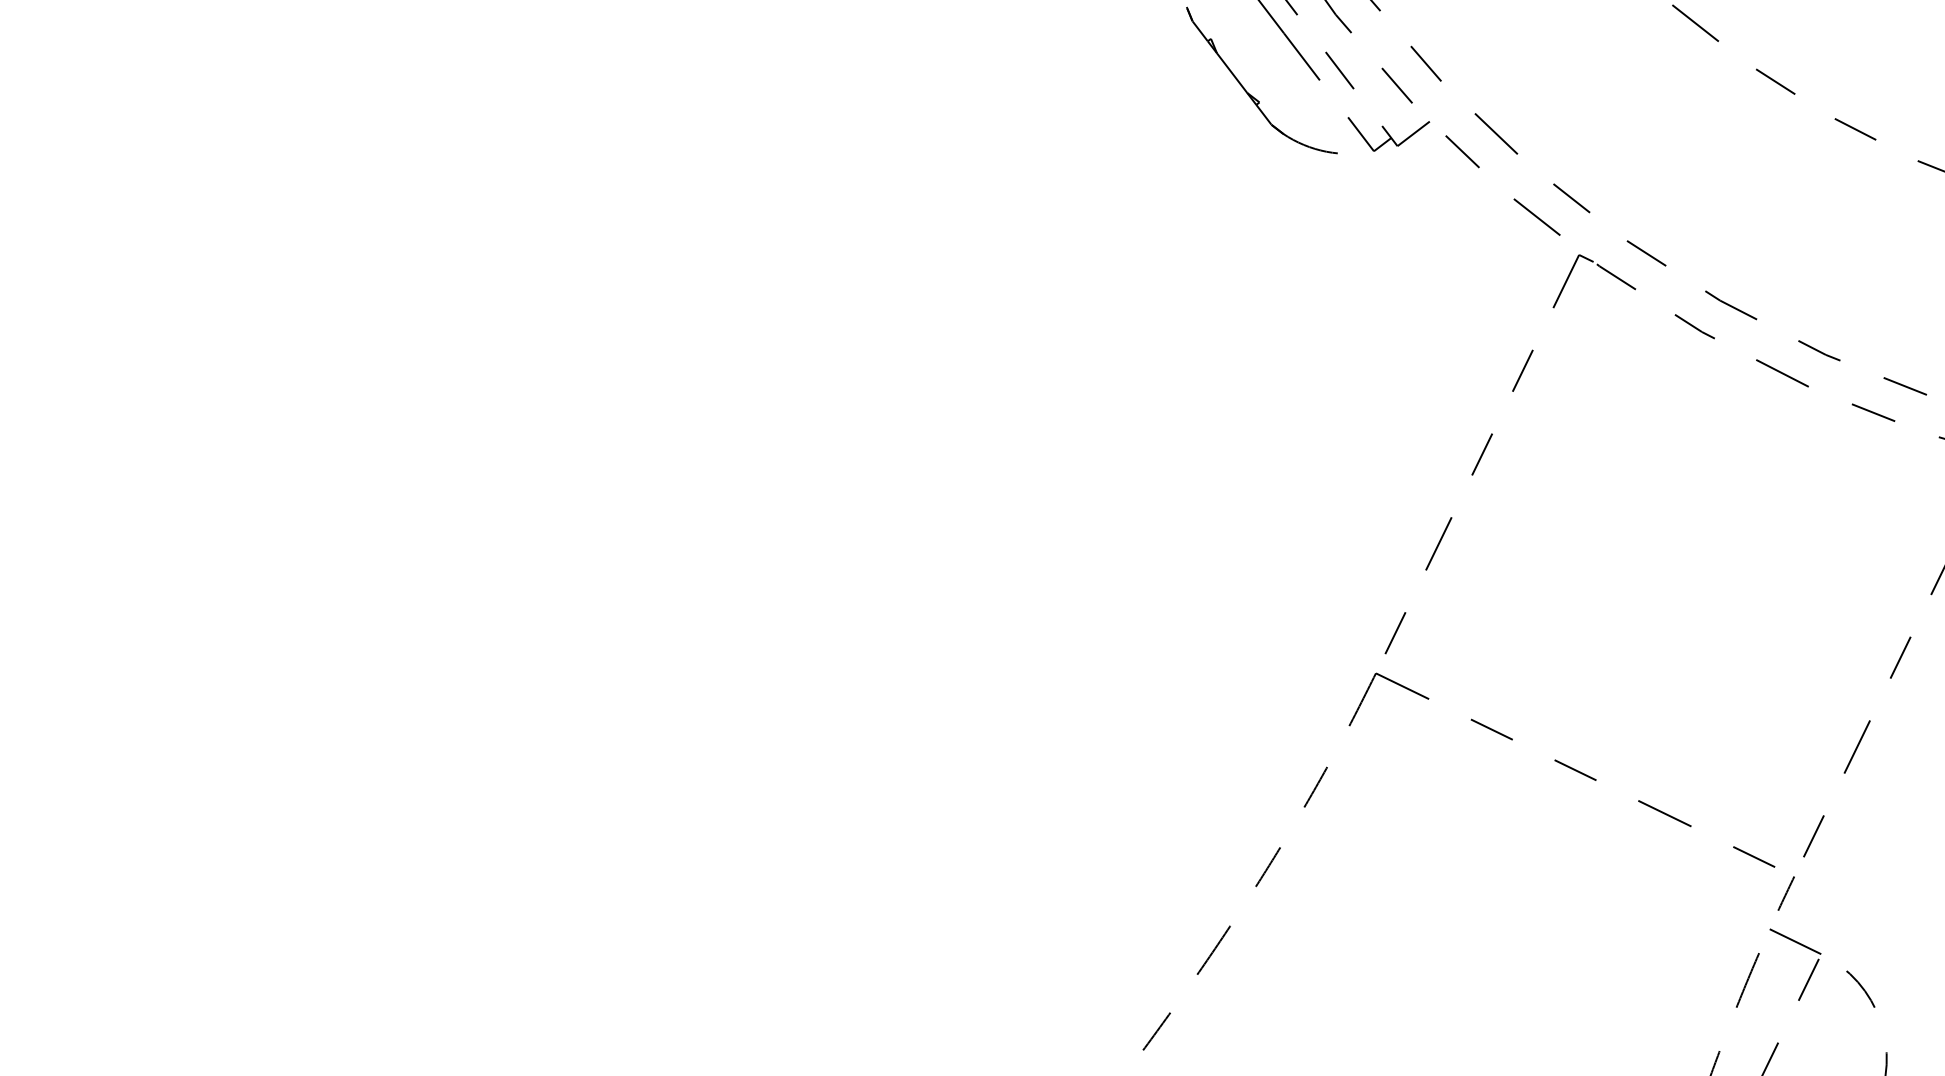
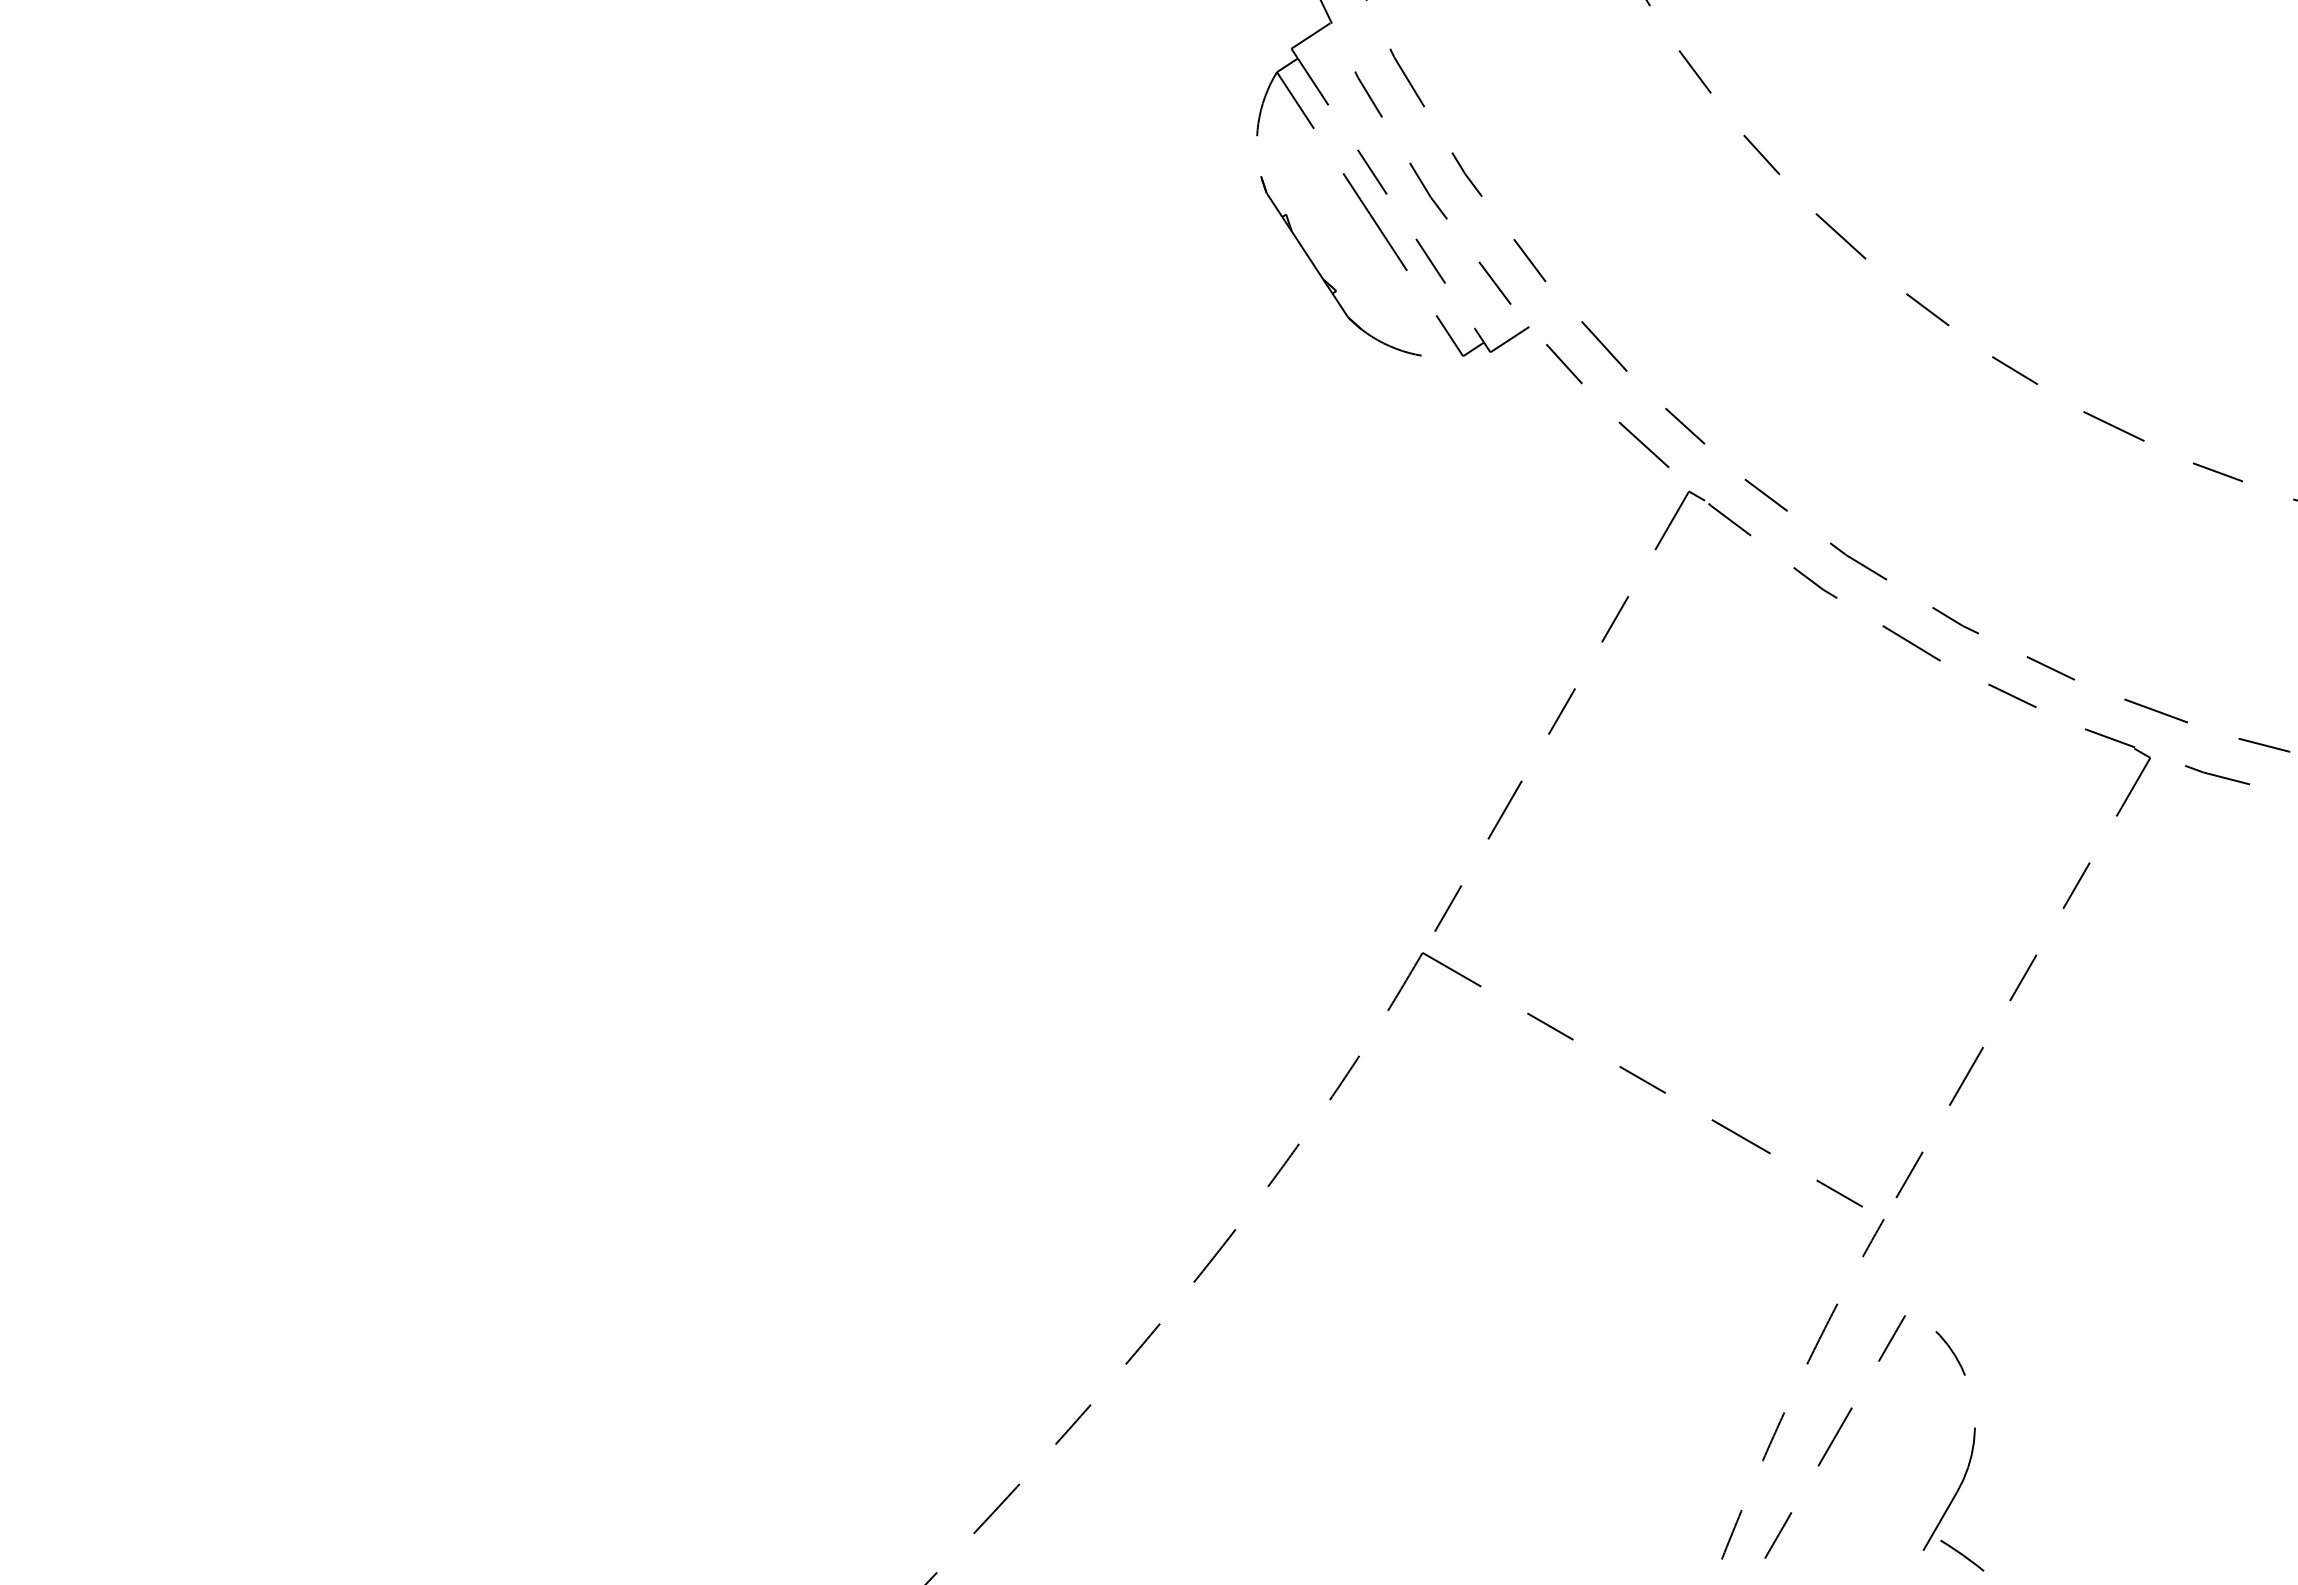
line: (1795, 941) -> (1879, 1293), removed

